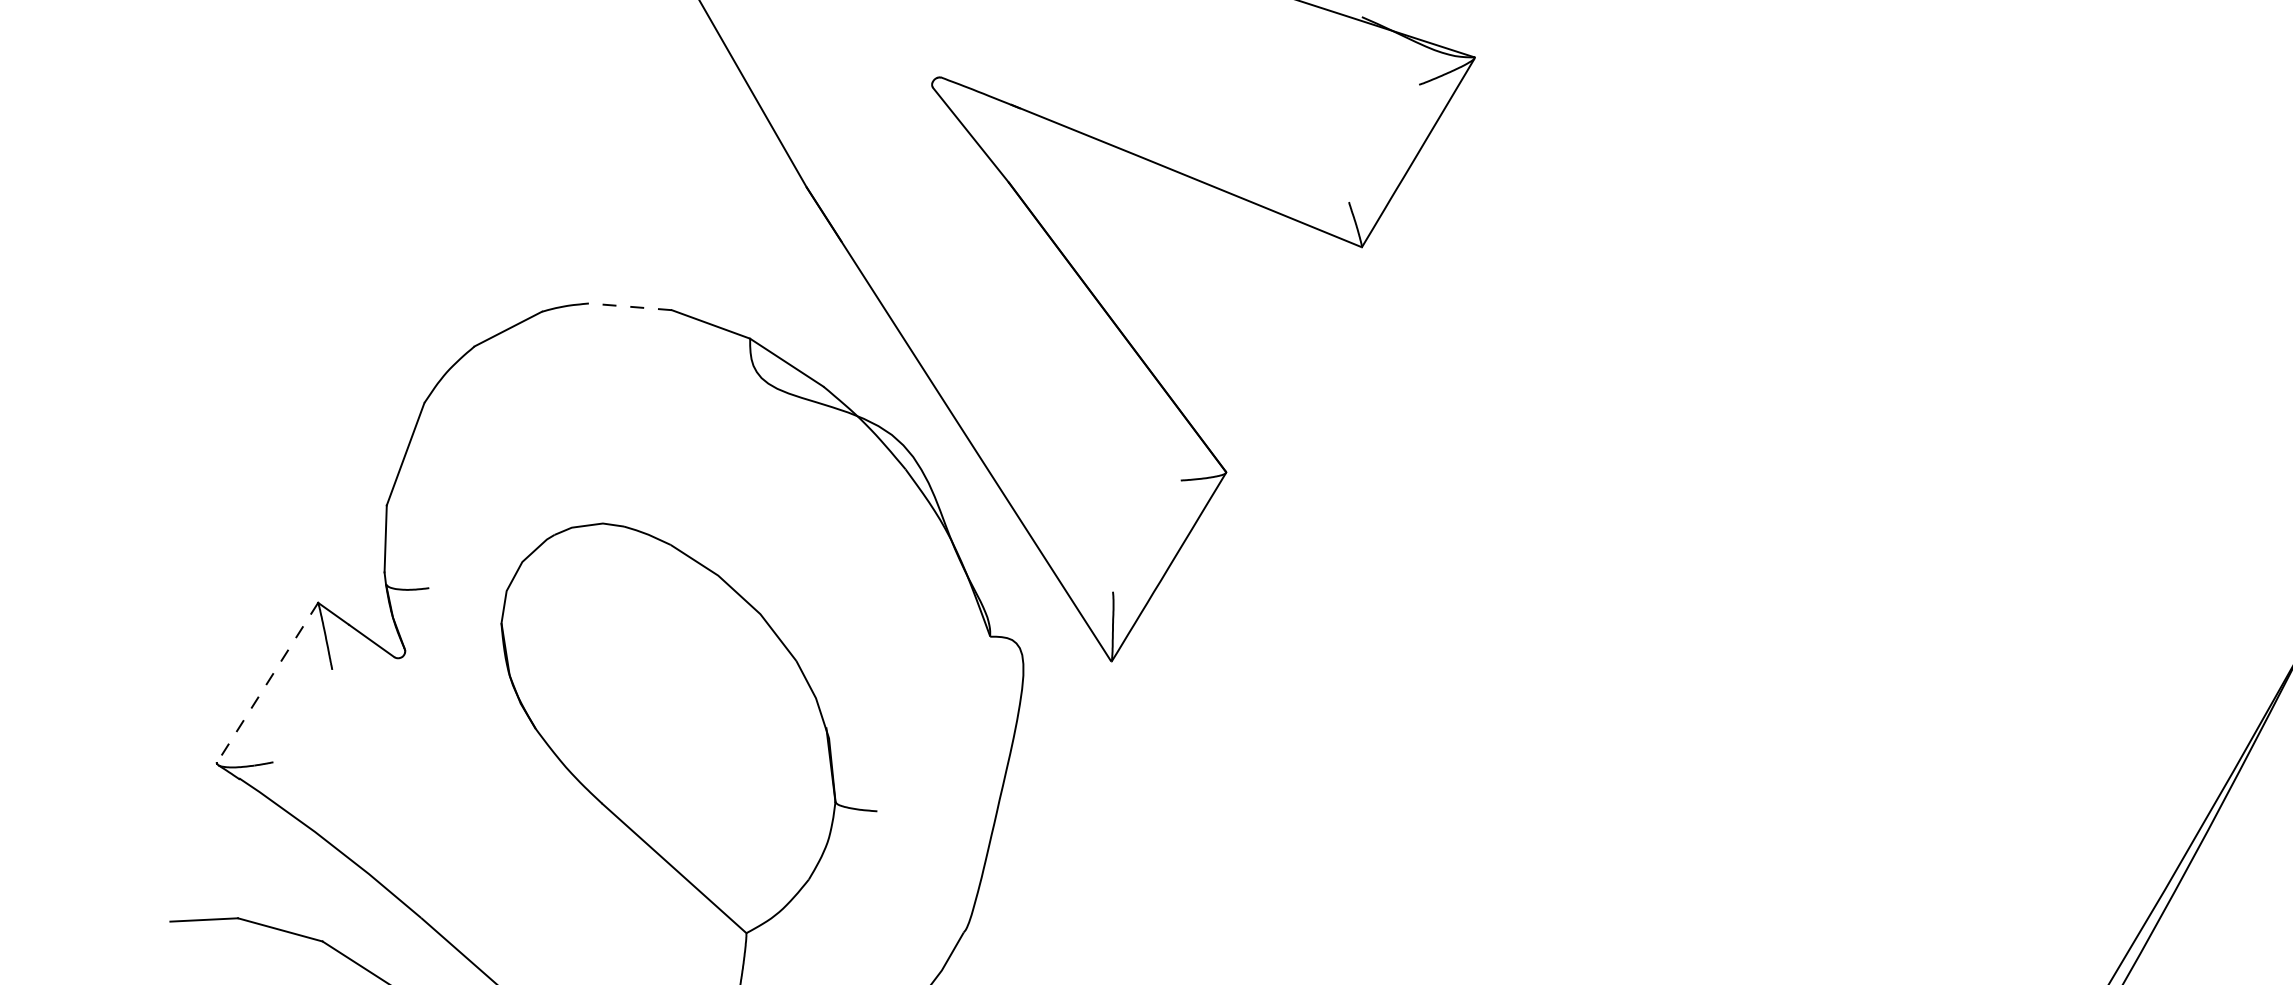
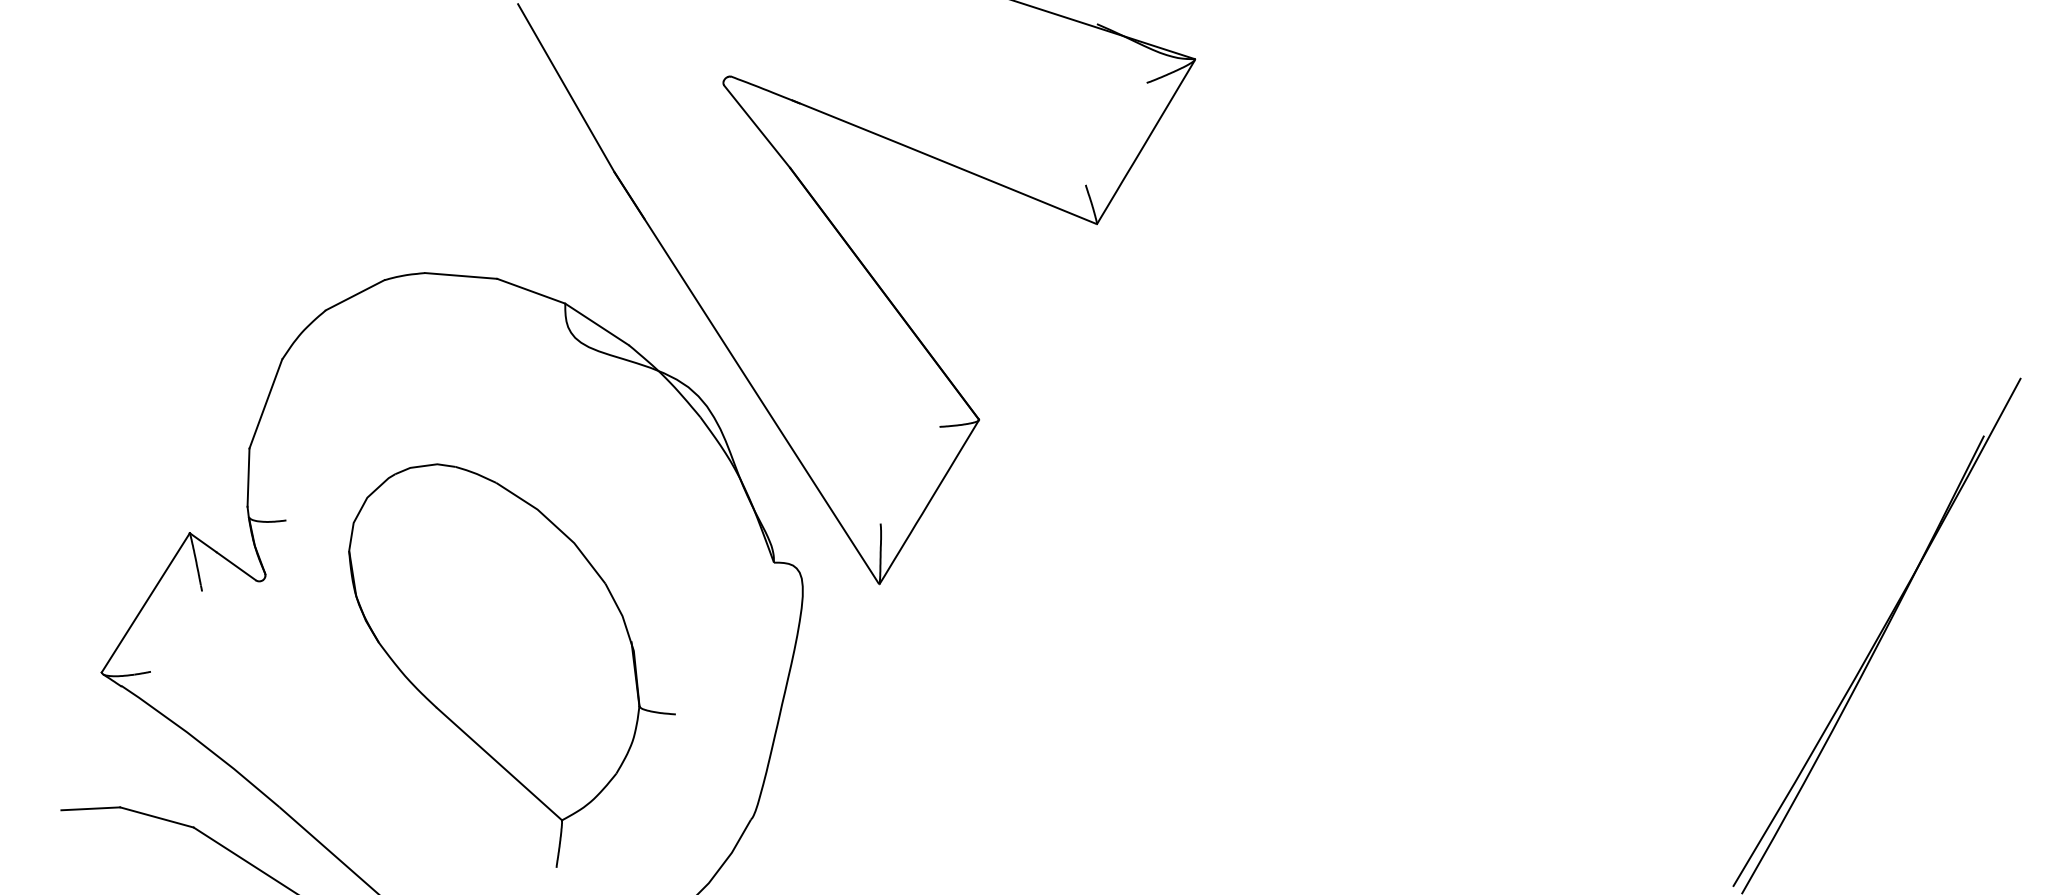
line: (629, 306) -> (460, 275), dashed -> solid
line: (267, 683) -> (145, 603), dashed -> solid

